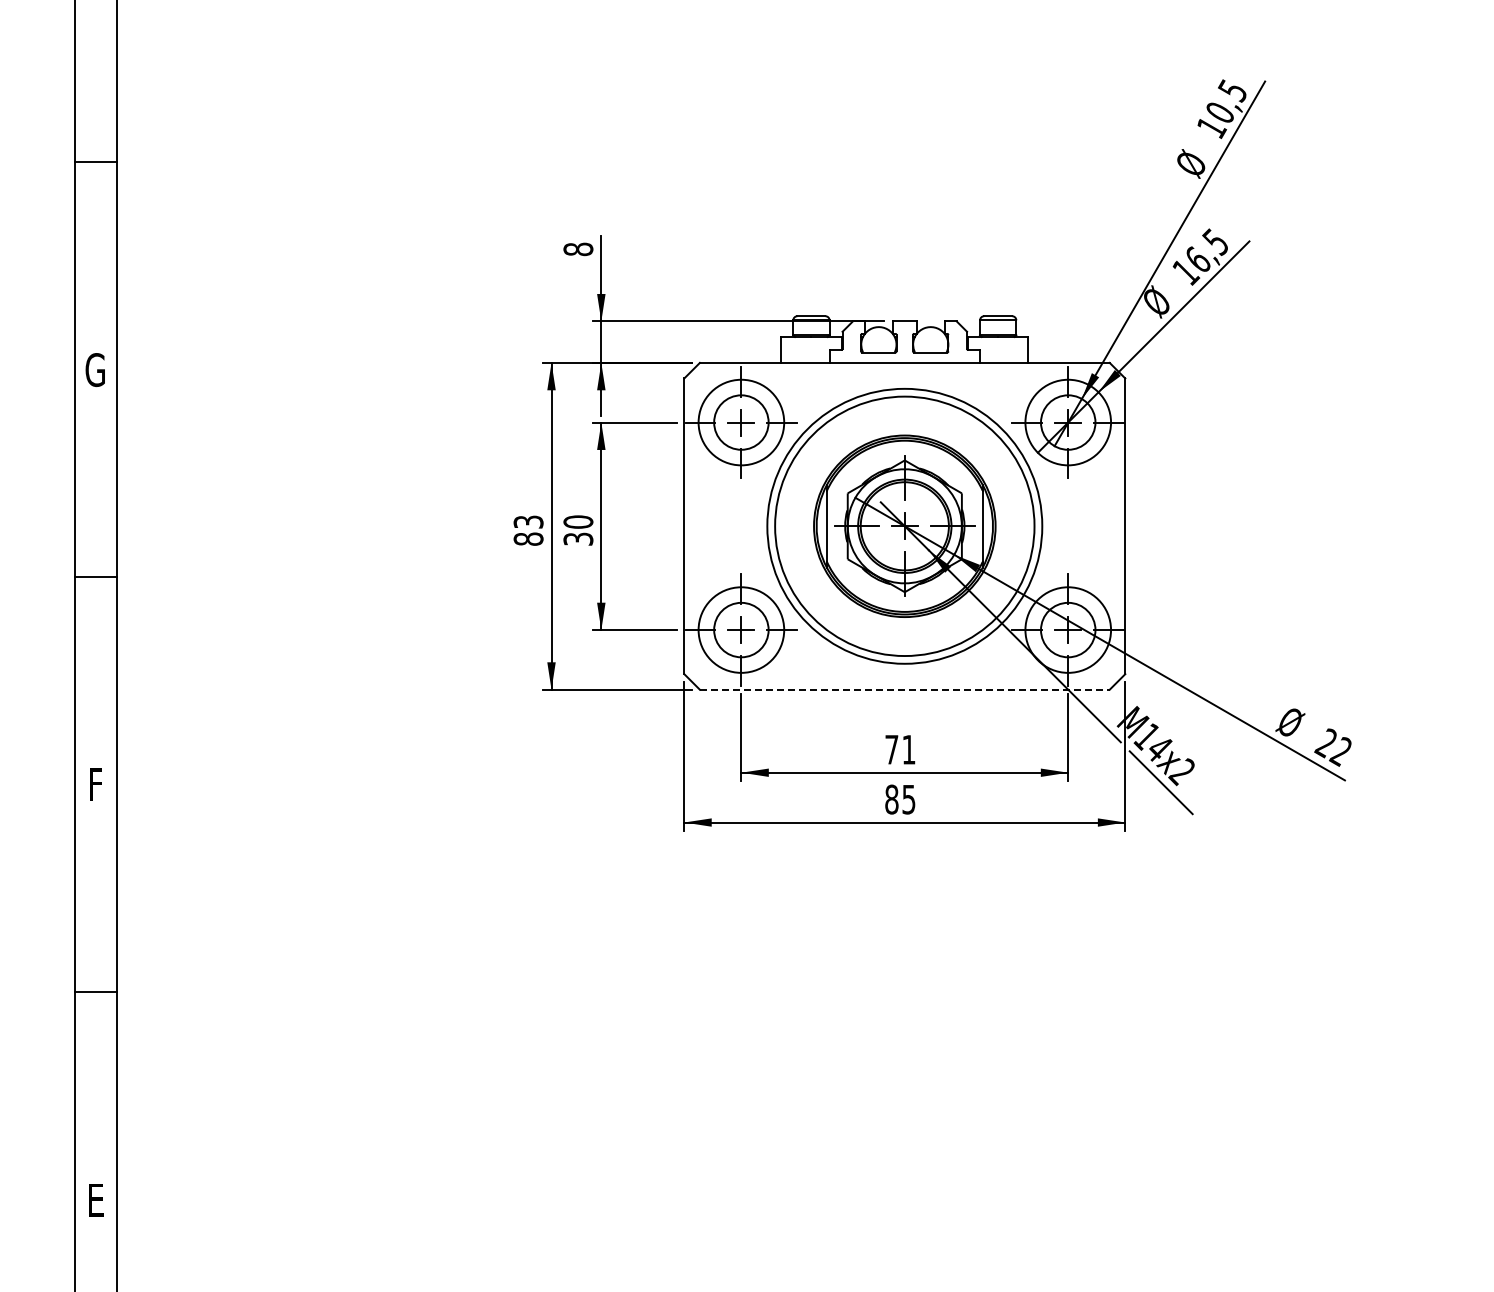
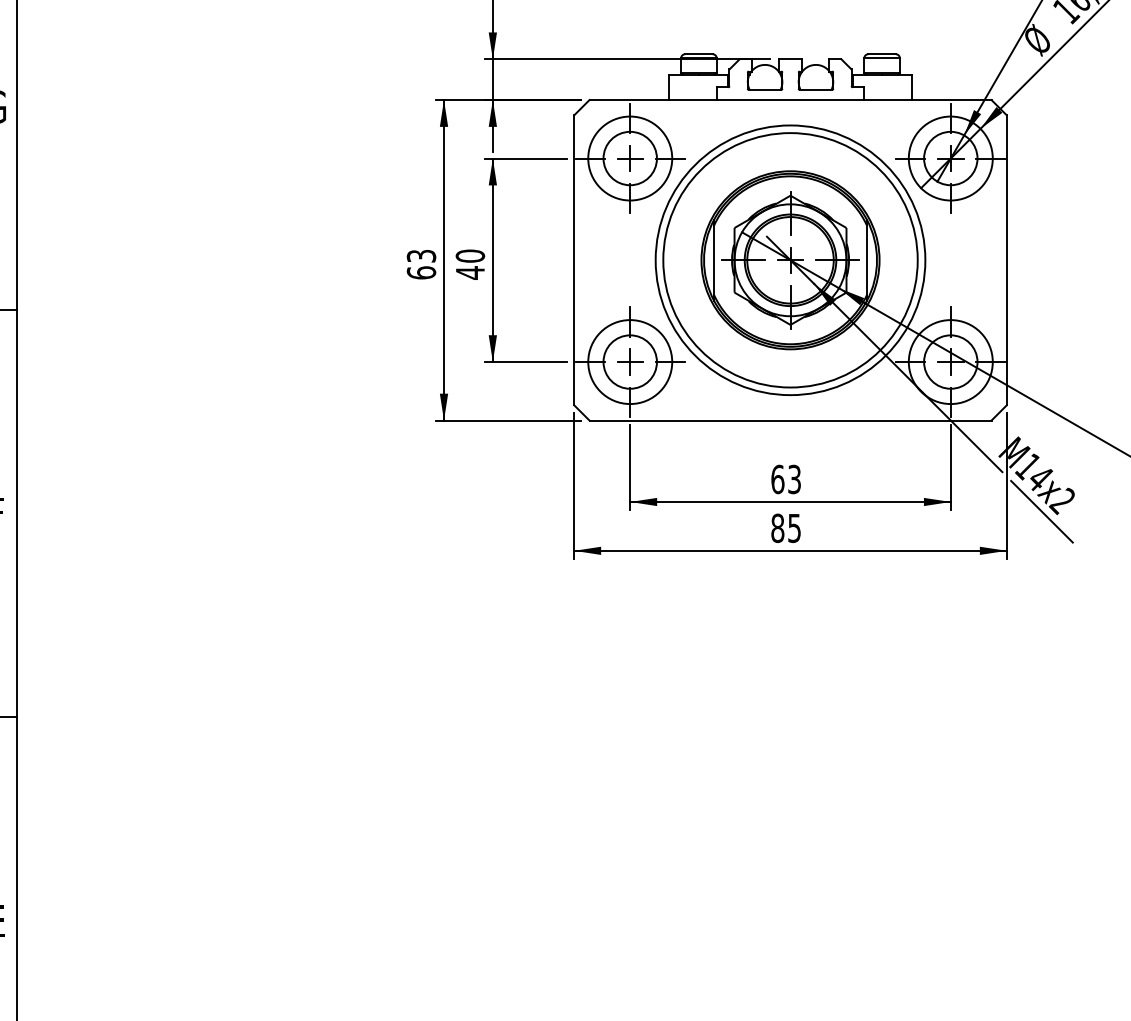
text: (528, 538) -> (421, 272), 83 -> 63
text: (578, 539) -> (470, 273), 30 -> 40
line: (904, 689) -> (790, 420), dashed -> solid
text: (900, 749) -> (786, 479), 71 -> 63

